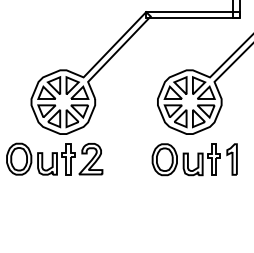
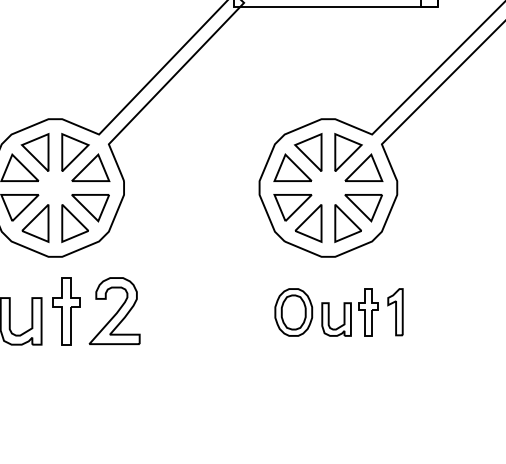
part: (194, 159) -> (338, 311), size x0.7

